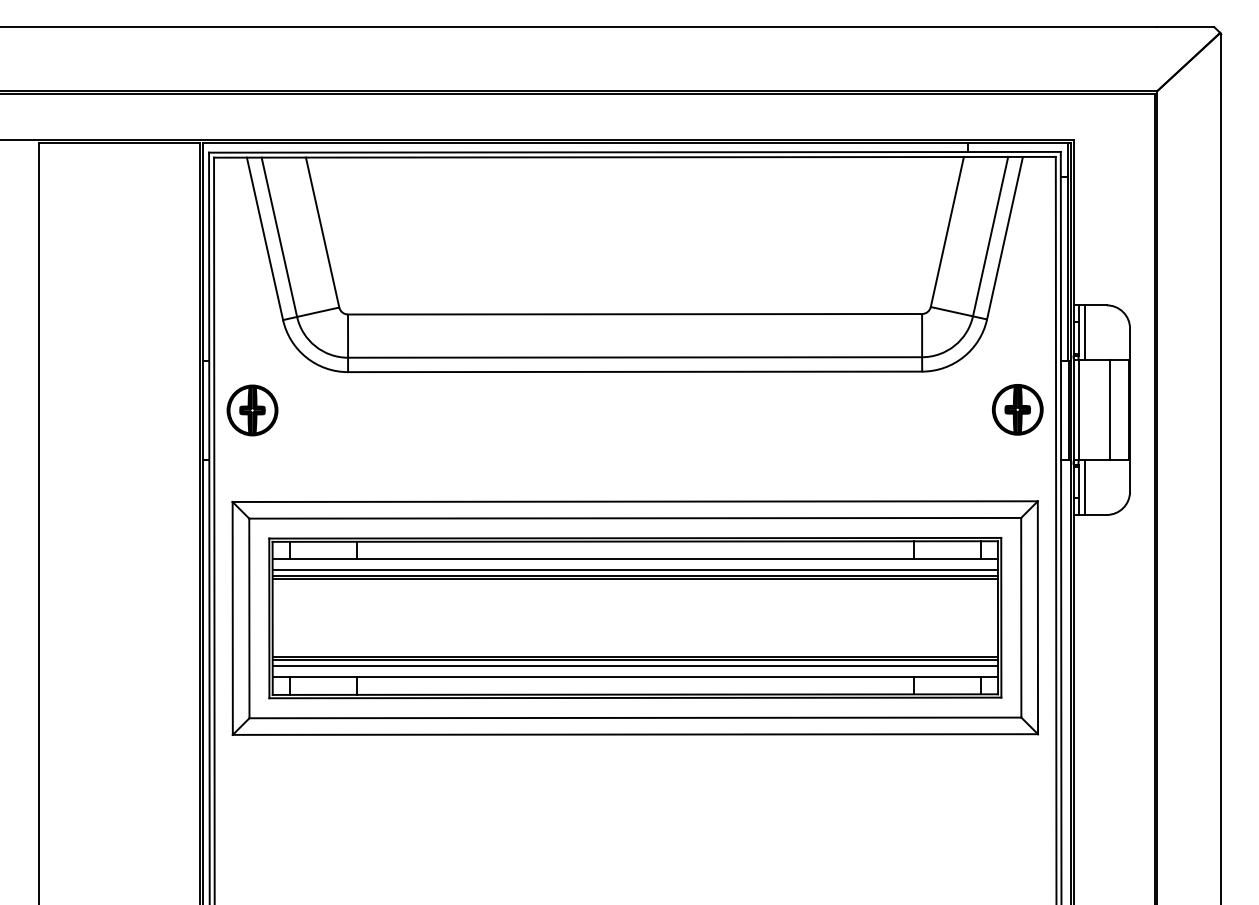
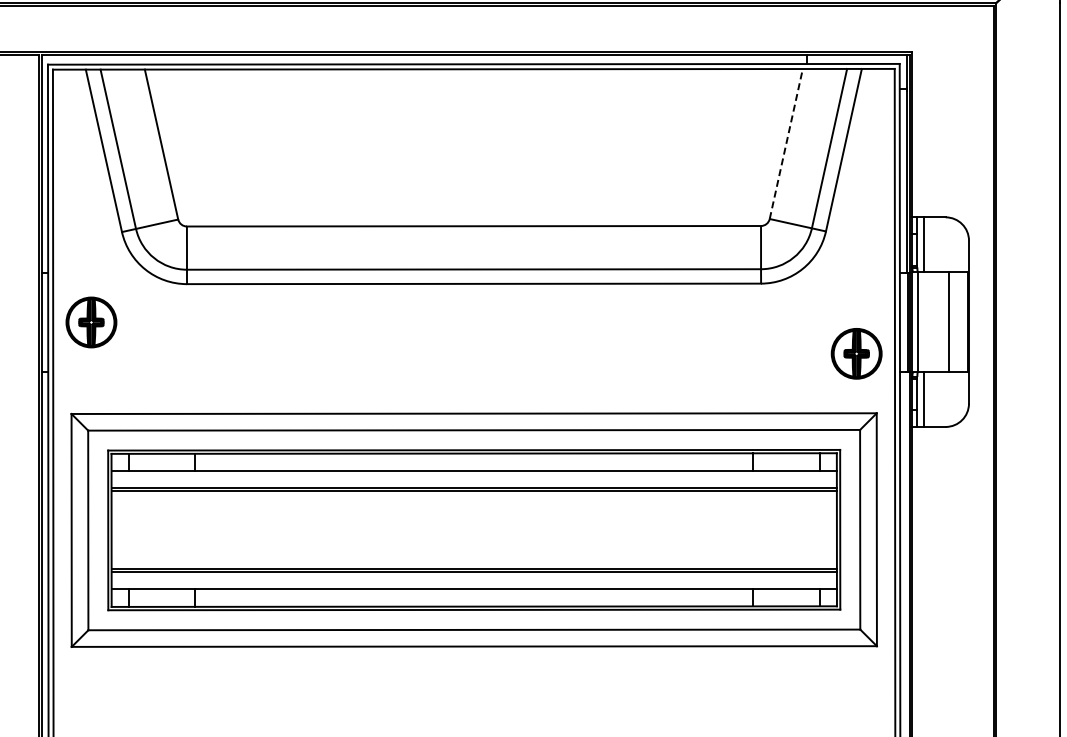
line: (947, 232) -> (786, 144), solid -> dashed
part: (1017, 409) -> (856, 353), moved
line: (634, 569) -> (473, 481), removed
line: (635, 666) -> (474, 578), removed

